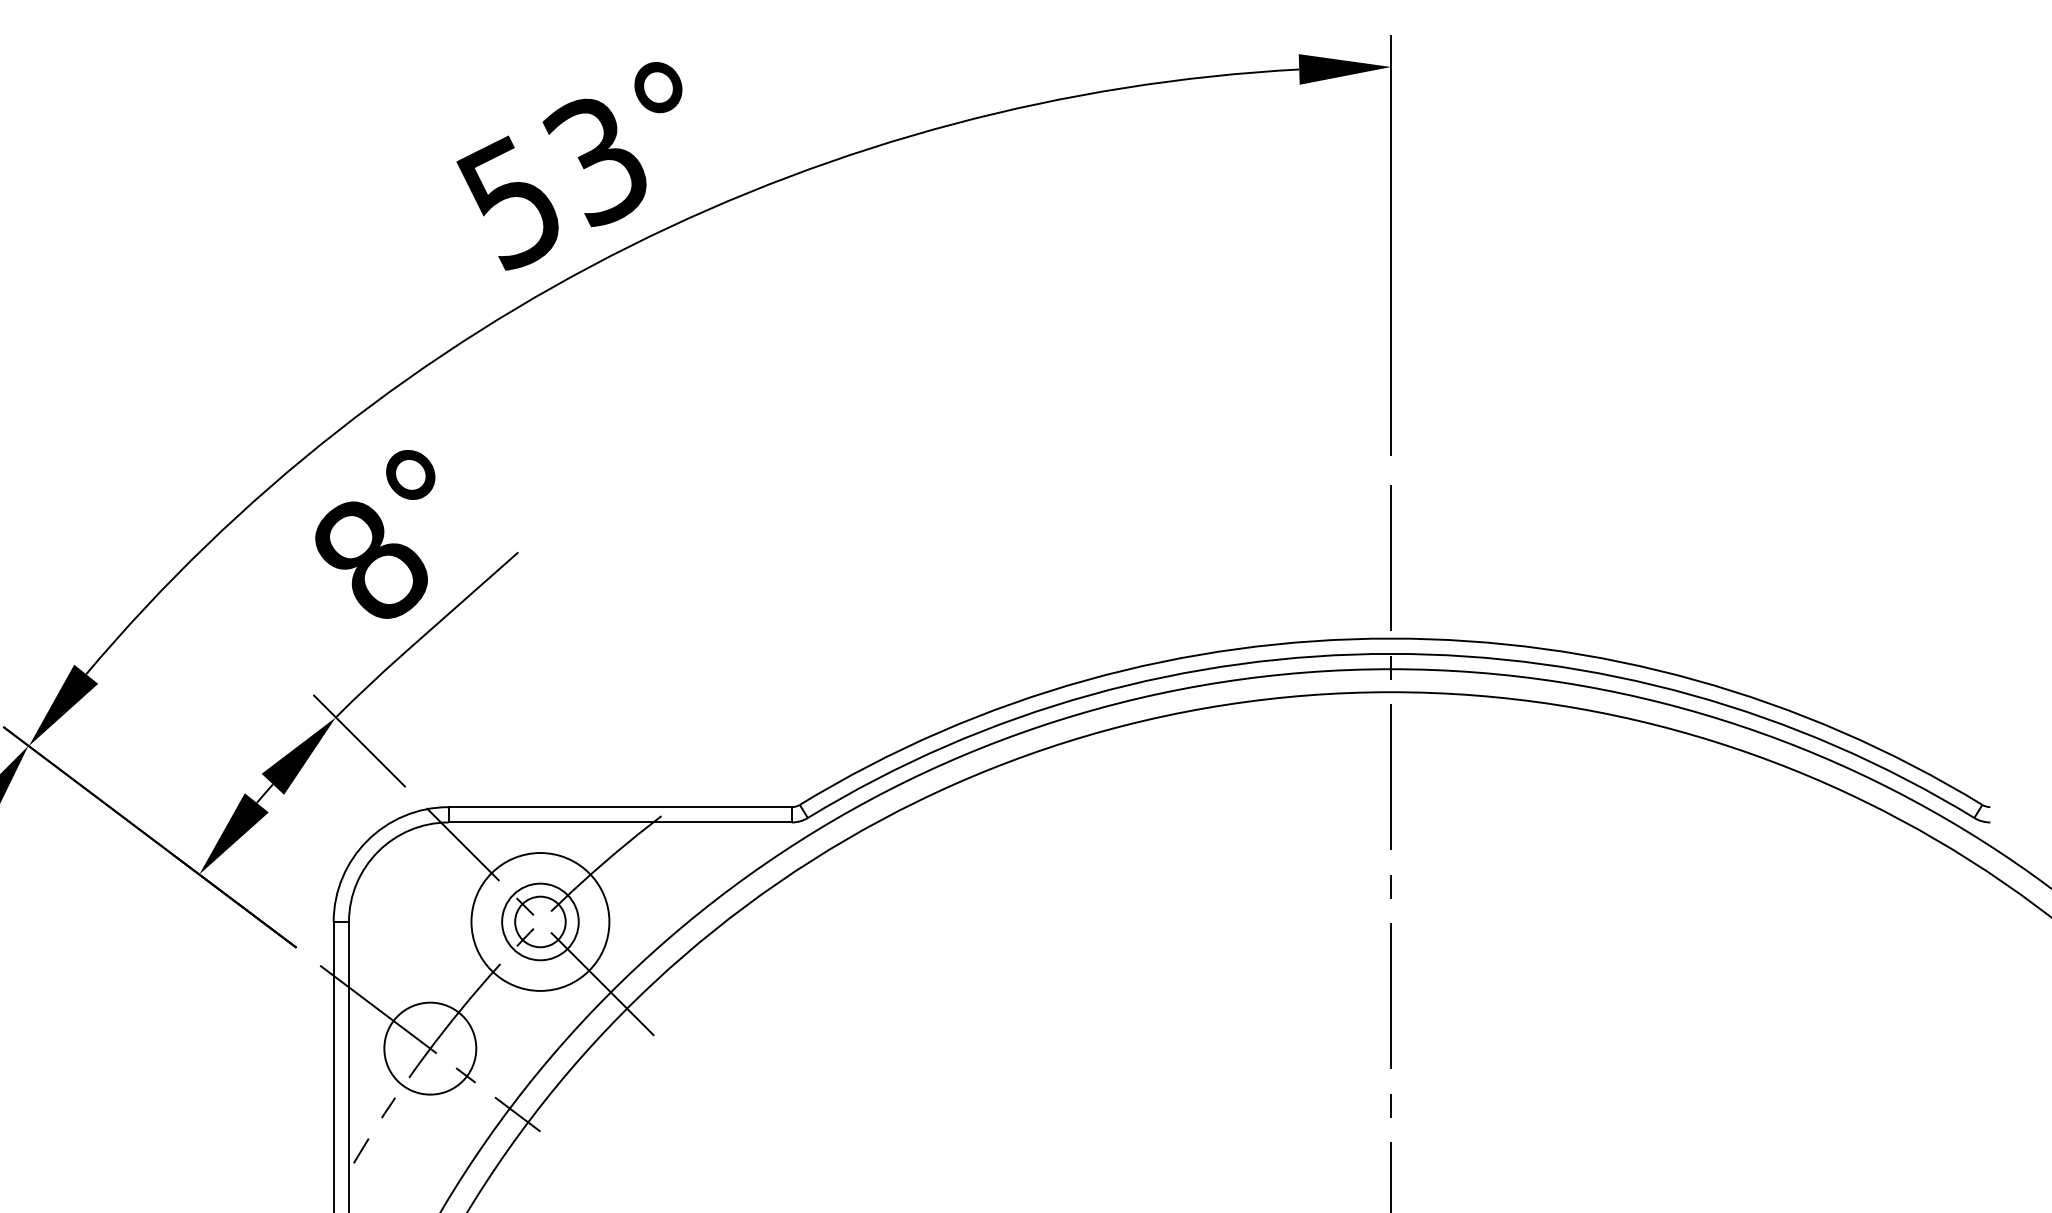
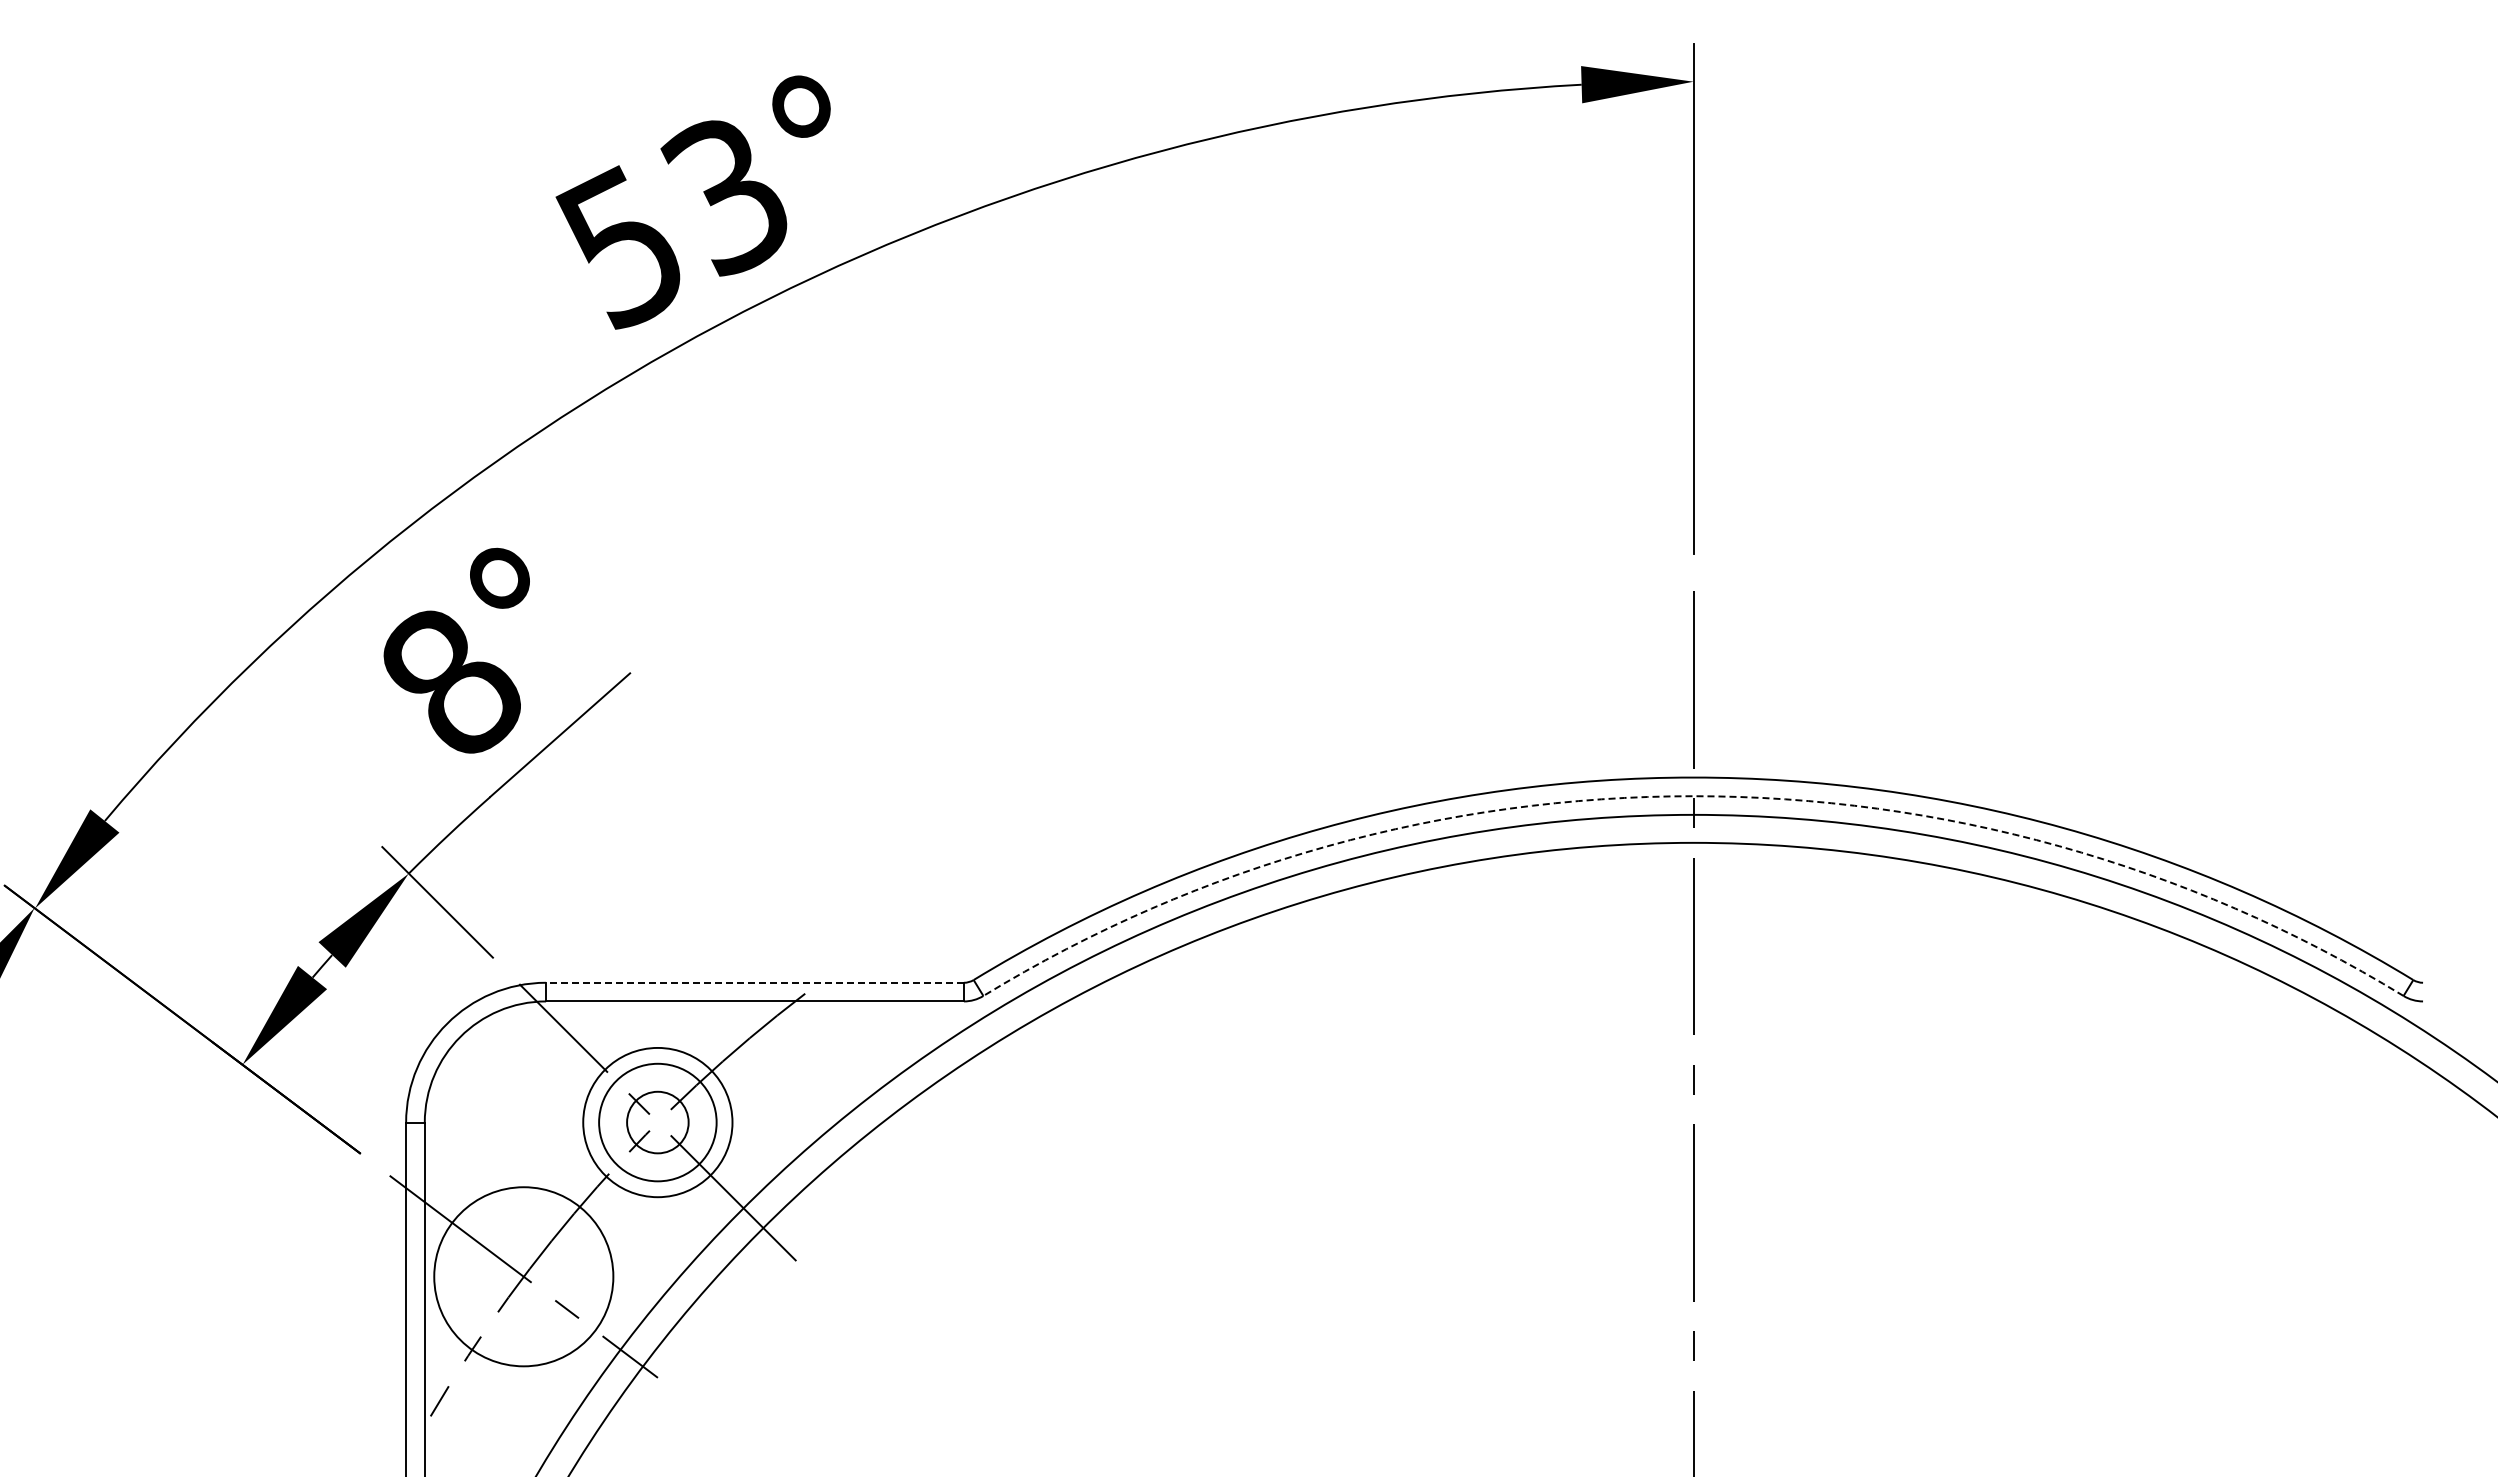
arc: (1391, 654) -> (1693, 796), solid -> dashed
line: (620, 806) -> (755, 982), solid -> dashed
circle: (540, 921) -> (657, 1122), size x0.7
circle: (540, 921) -> (657, 1122), size x1.6
circle: (430, 1048) -> (523, 1276), size x1.6

